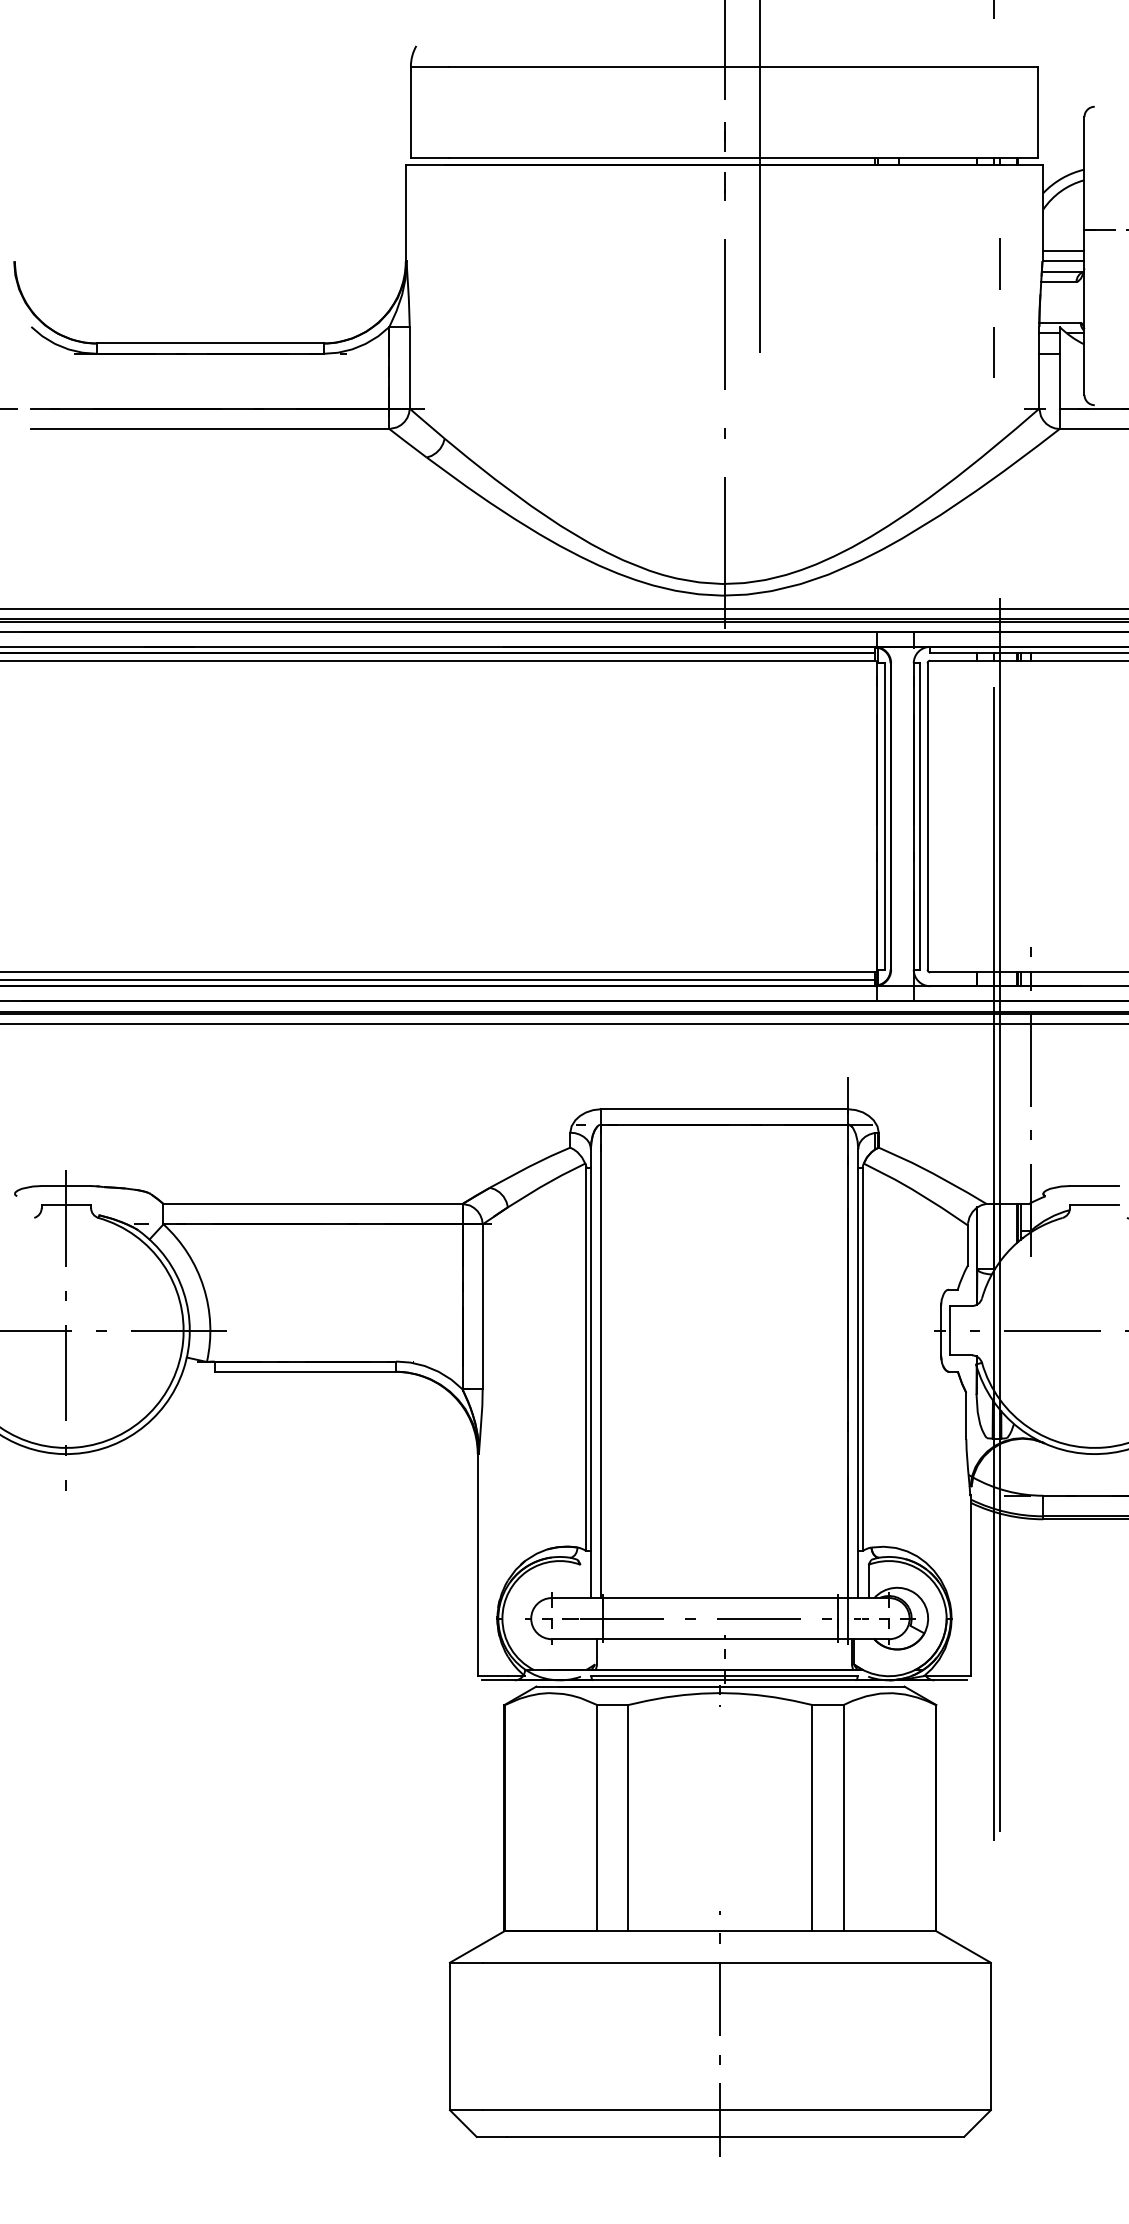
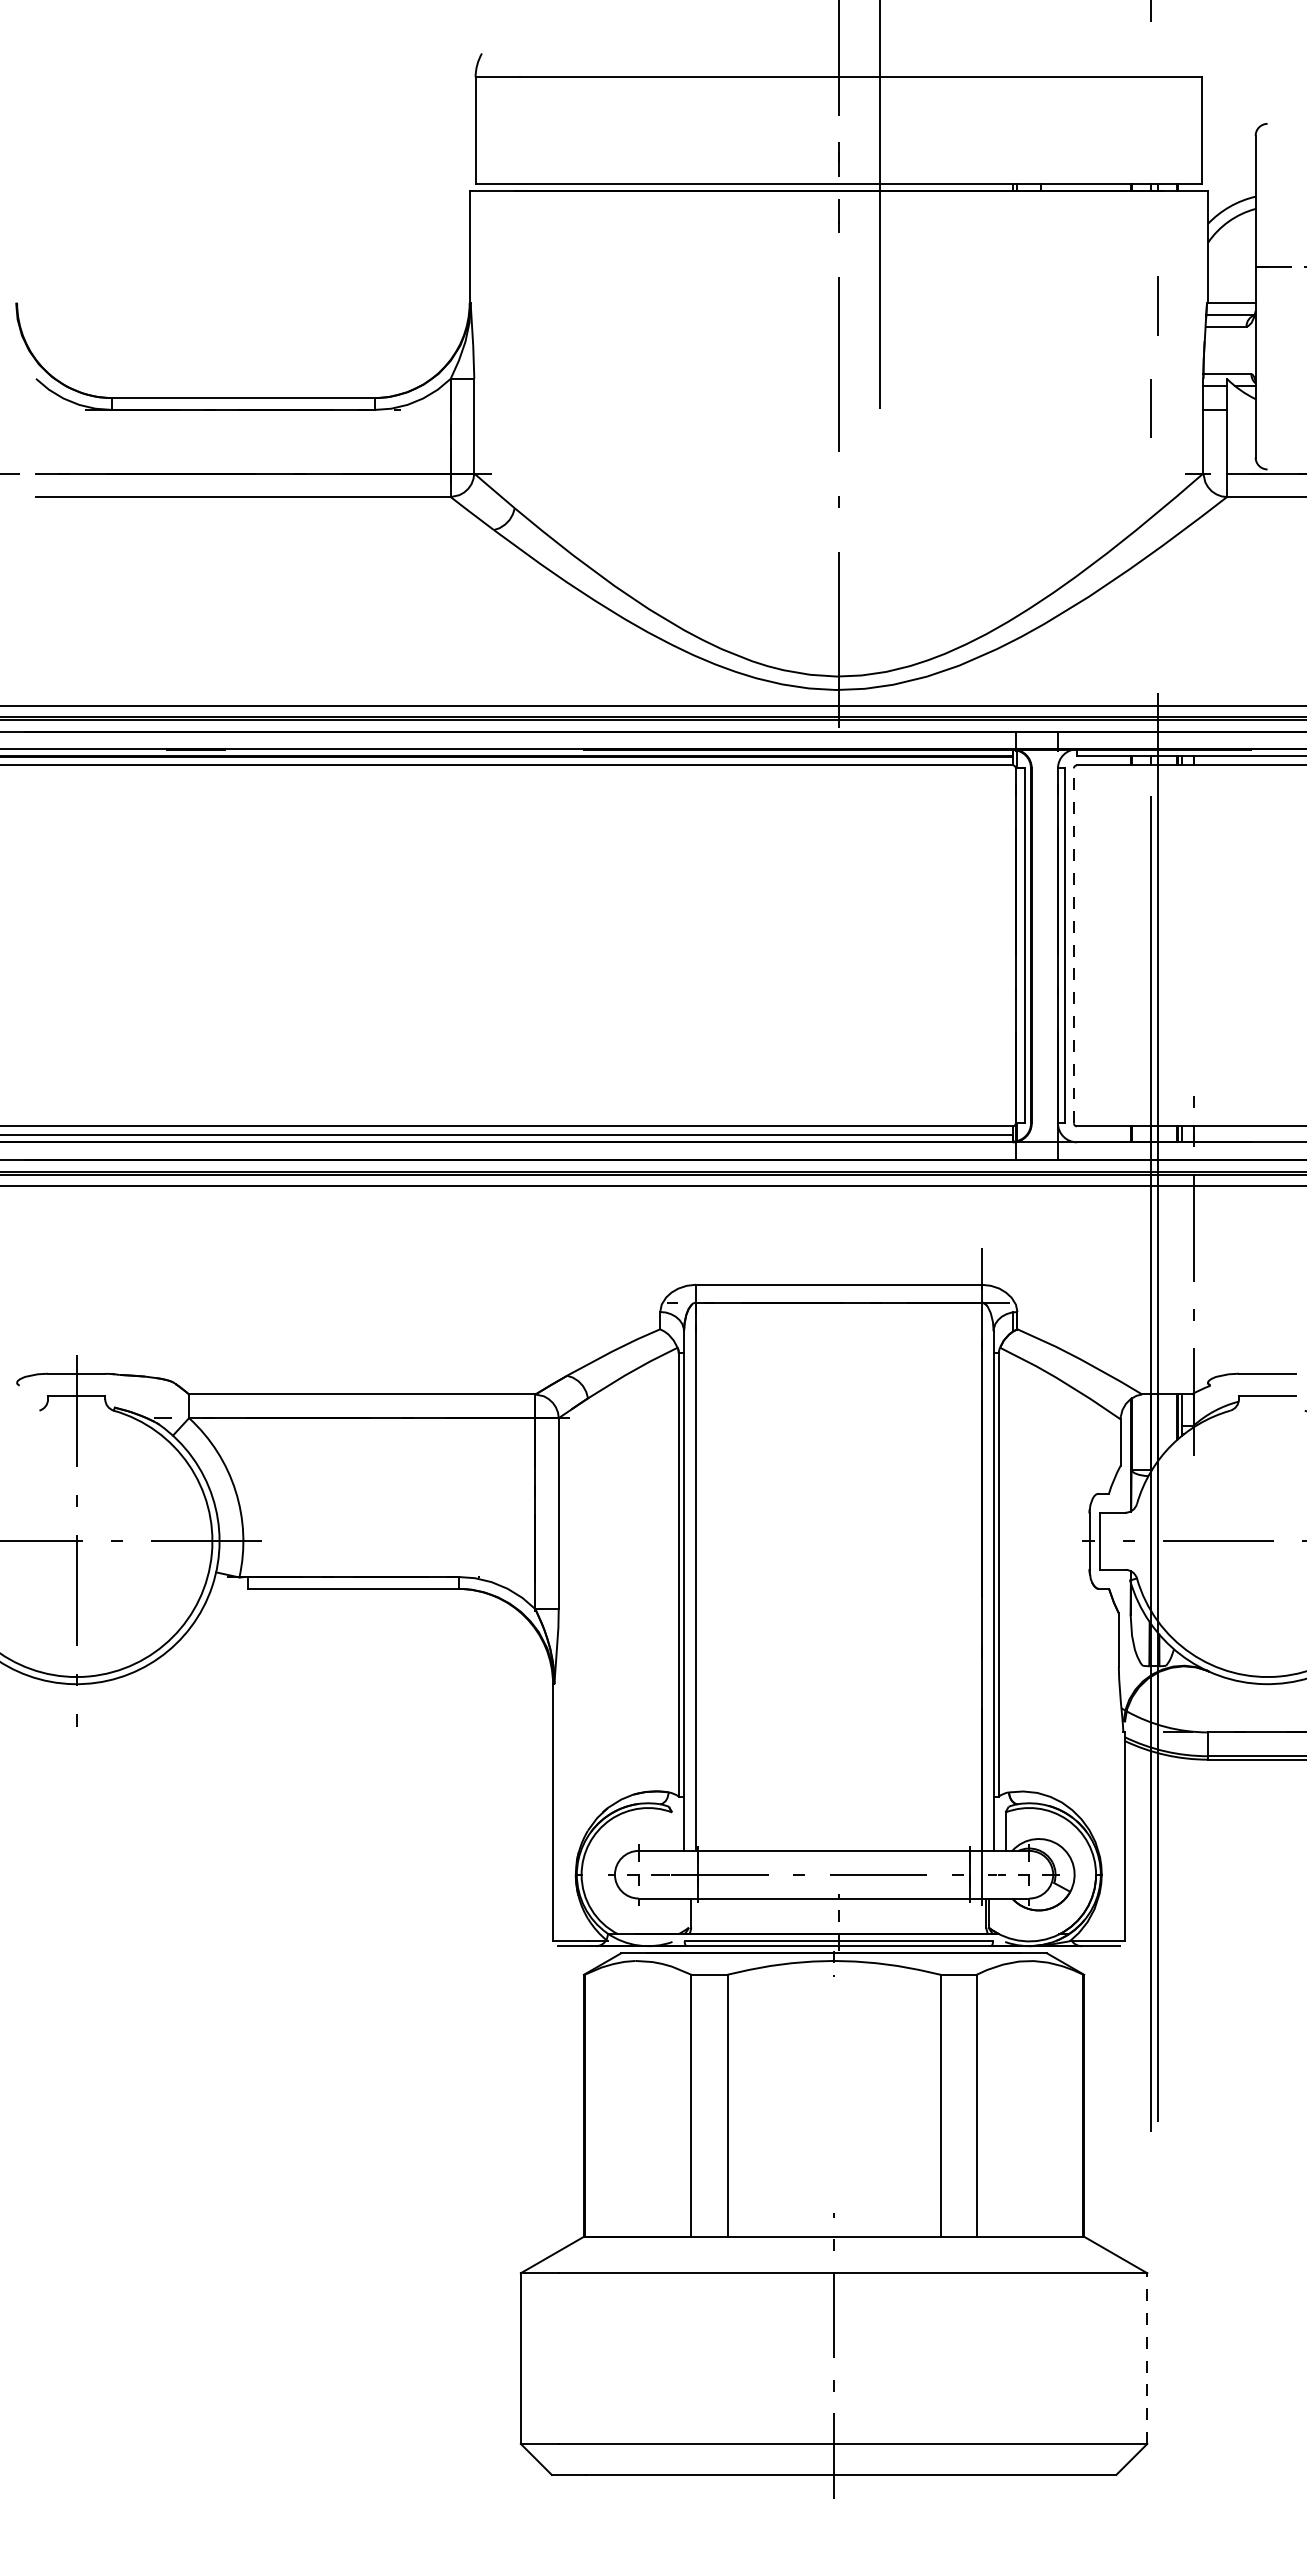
line: (1063, 250) -> (1231, 290), removed
line: (927, 816) -> (1073, 945), solid -> dashed
line: (991, 2036) -> (1147, 2358), solid -> dashed

